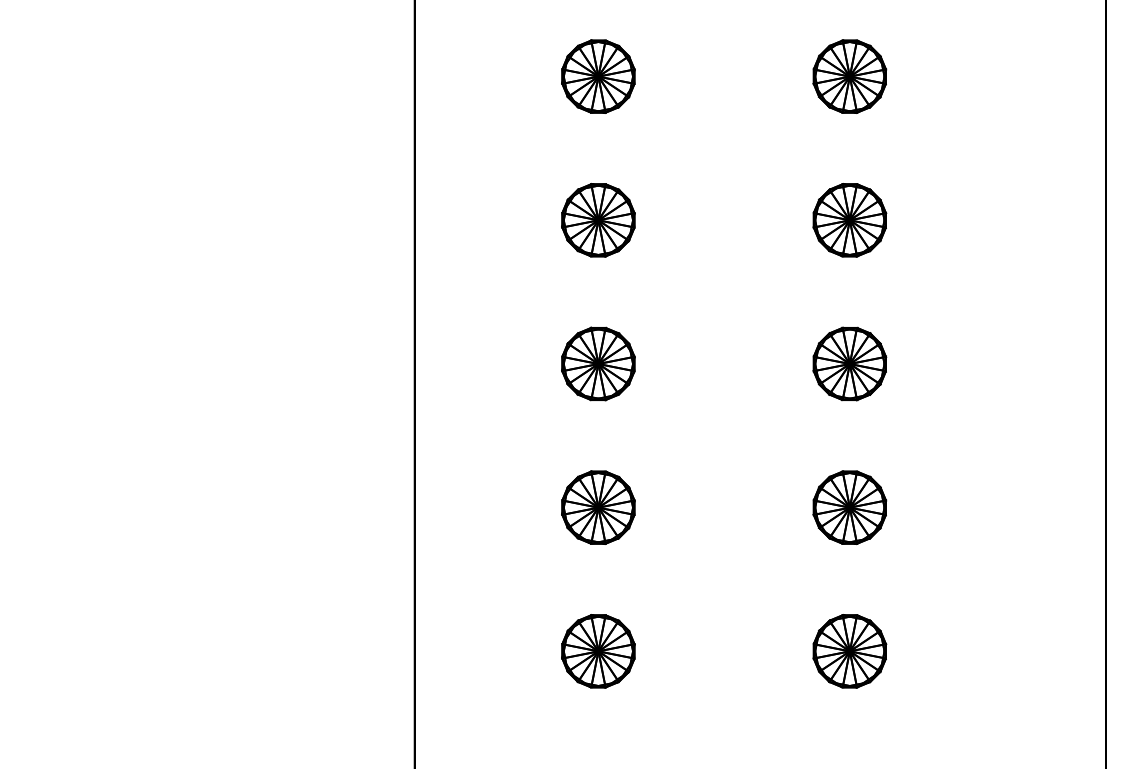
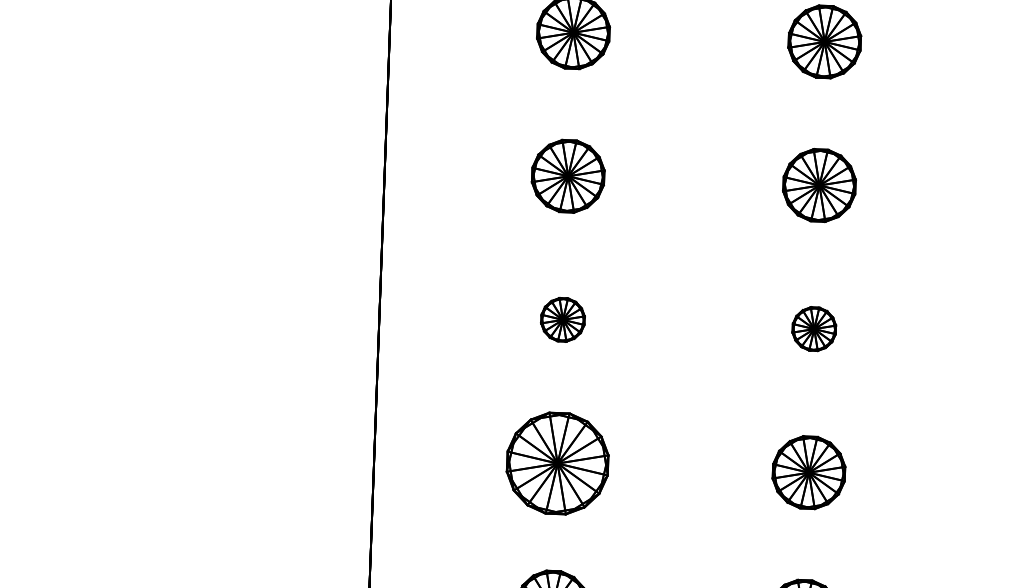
part: (598, 363) -> (563, 319), size x0.6
part: (849, 363) -> (813, 328), size x0.6
part: (598, 507) -> (557, 463), size x1.4

